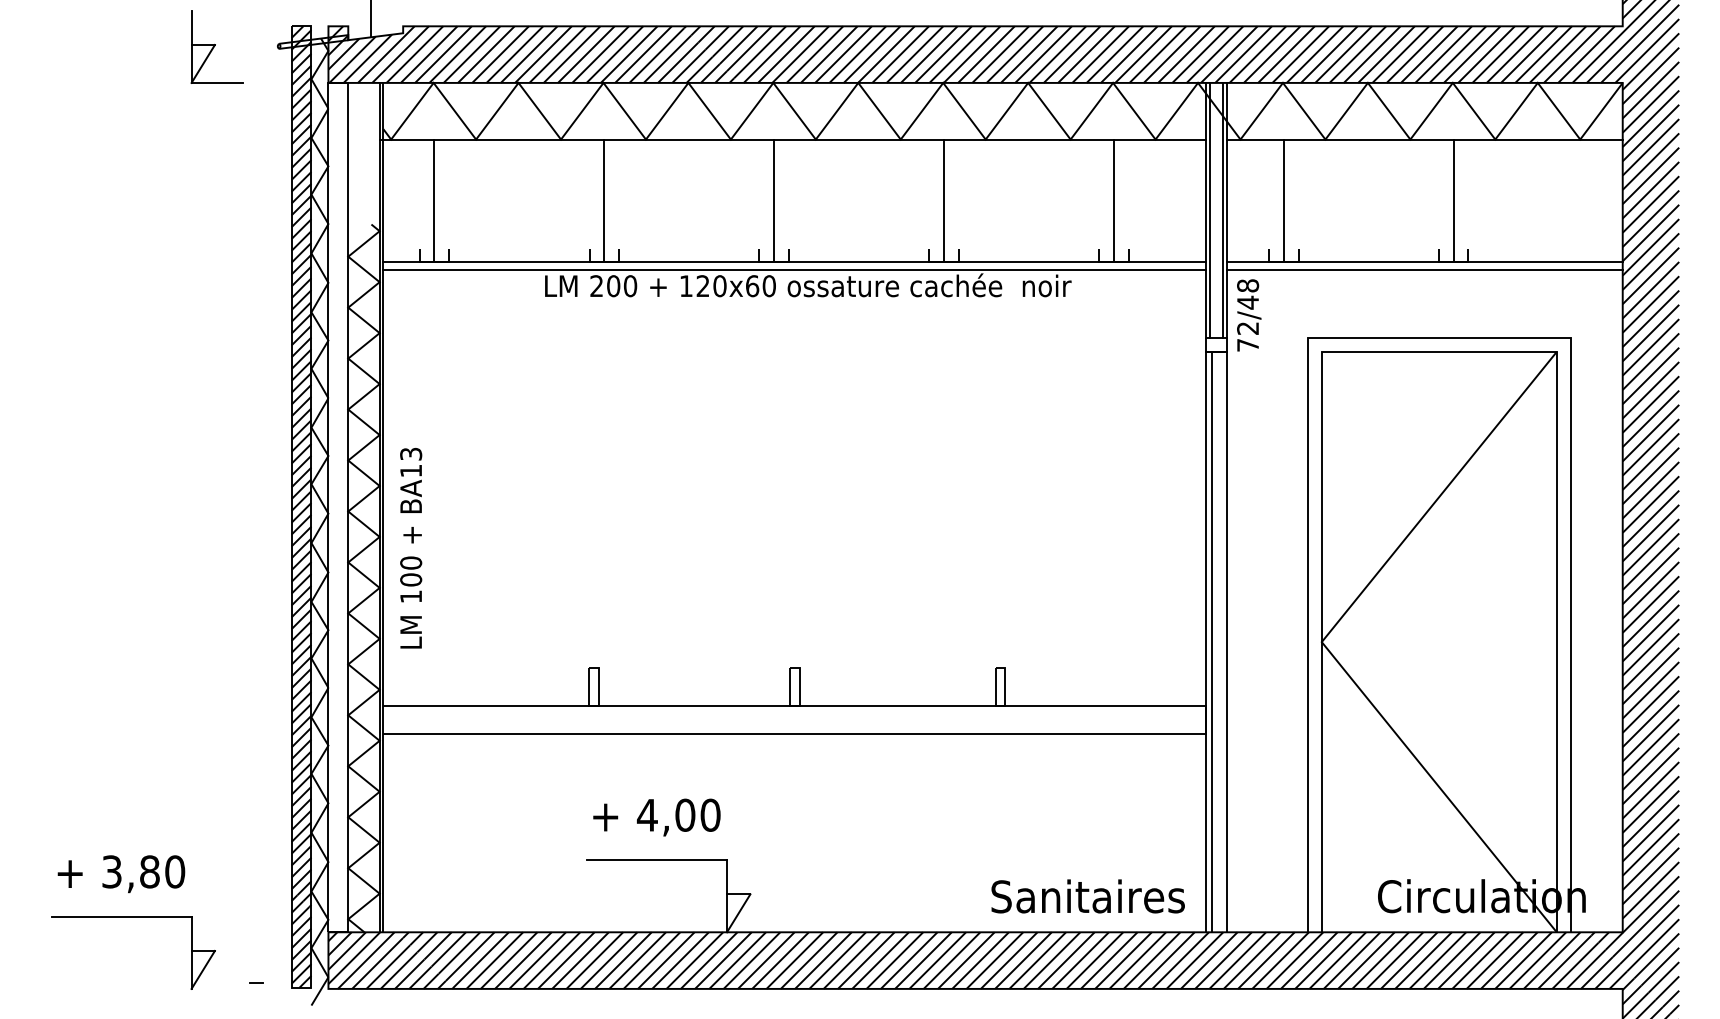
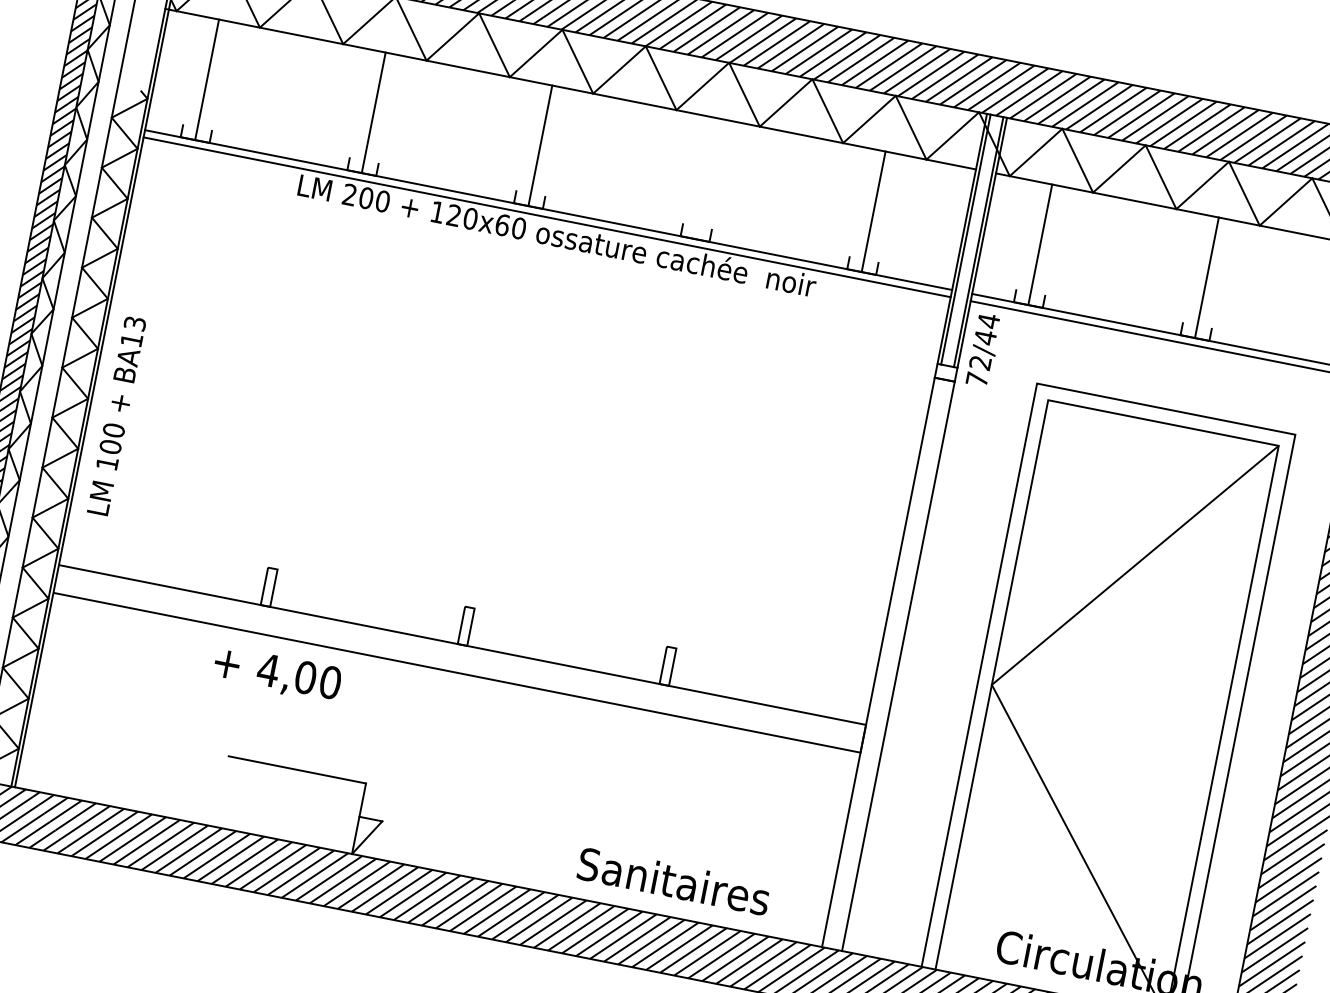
line: (944, 200) -> (707, 178), removed
text: (1248, 285) -> (989, 320), 72/48 -> 72/44
line: (1211, 641) -> (883, 662), removed
text: (656, 817) -> (277, 674), moved
text: (1087, 896) -> (673, 881), moved

